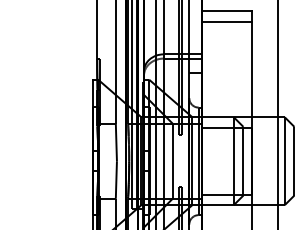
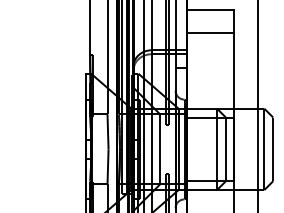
line: (226, 22) -> (210, 33), moved

